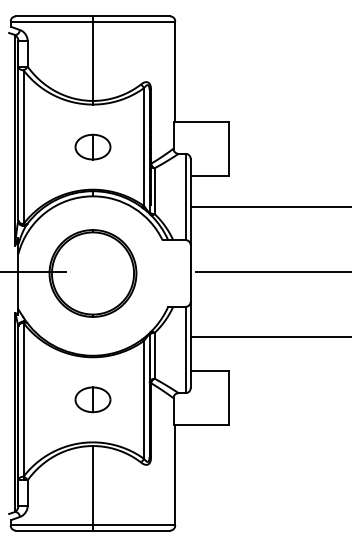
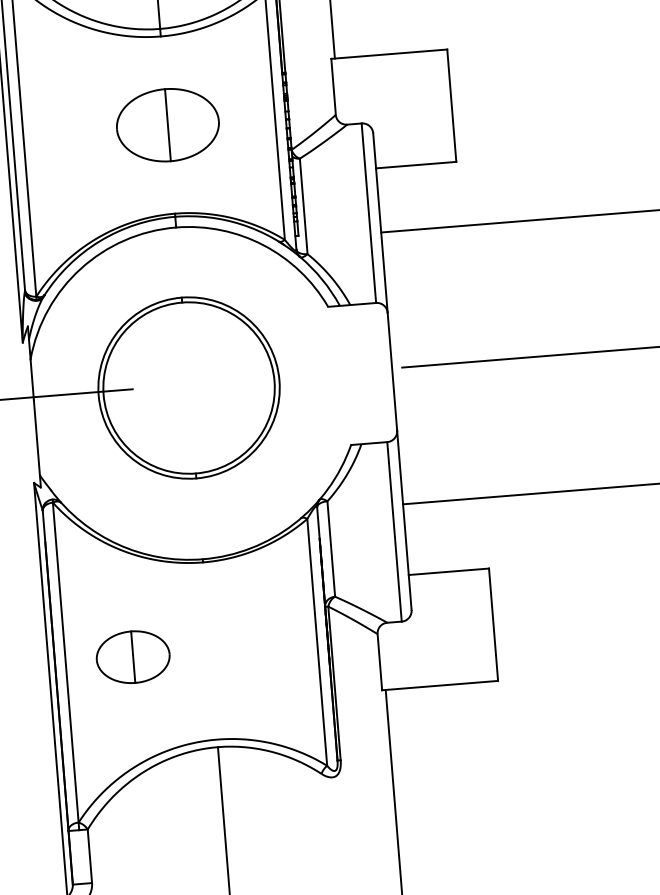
part: (92, 146) -> (166, 123), size x1.4
part: (92, 399) -> (132, 656), moved

